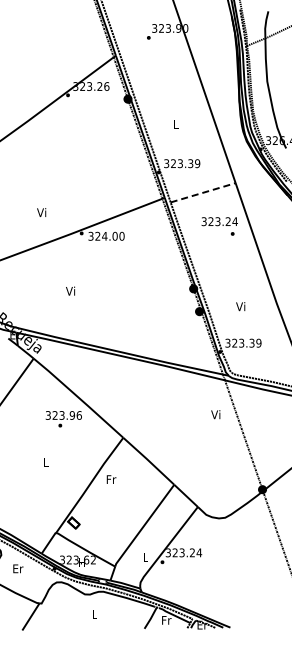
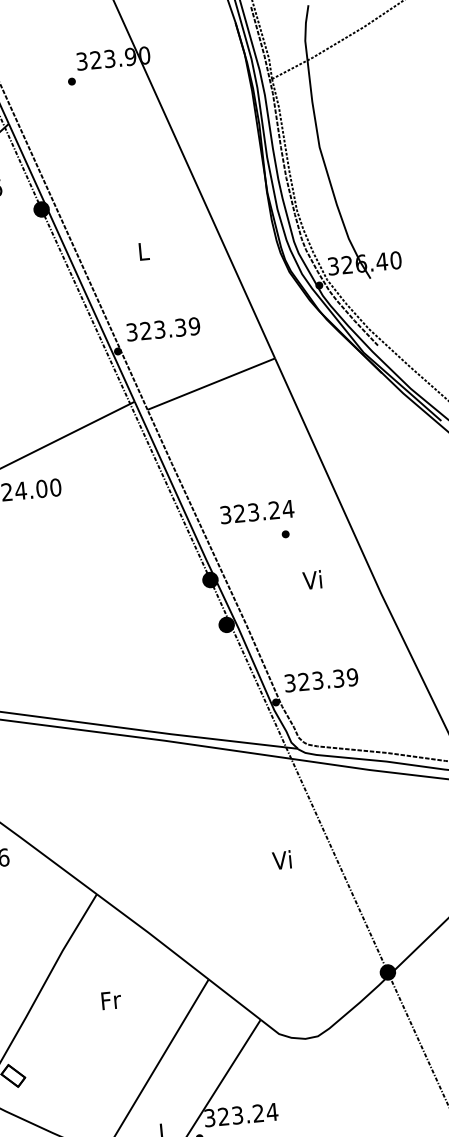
line: (203, 192) -> (211, 383), dashed -> solid
text: (219, 226) -> (257, 521), moved
text: (240, 306) -> (312, 579), moved
text: (215, 414) -> (281, 859), moved
text: (111, 479) -> (111, 1000), moved

